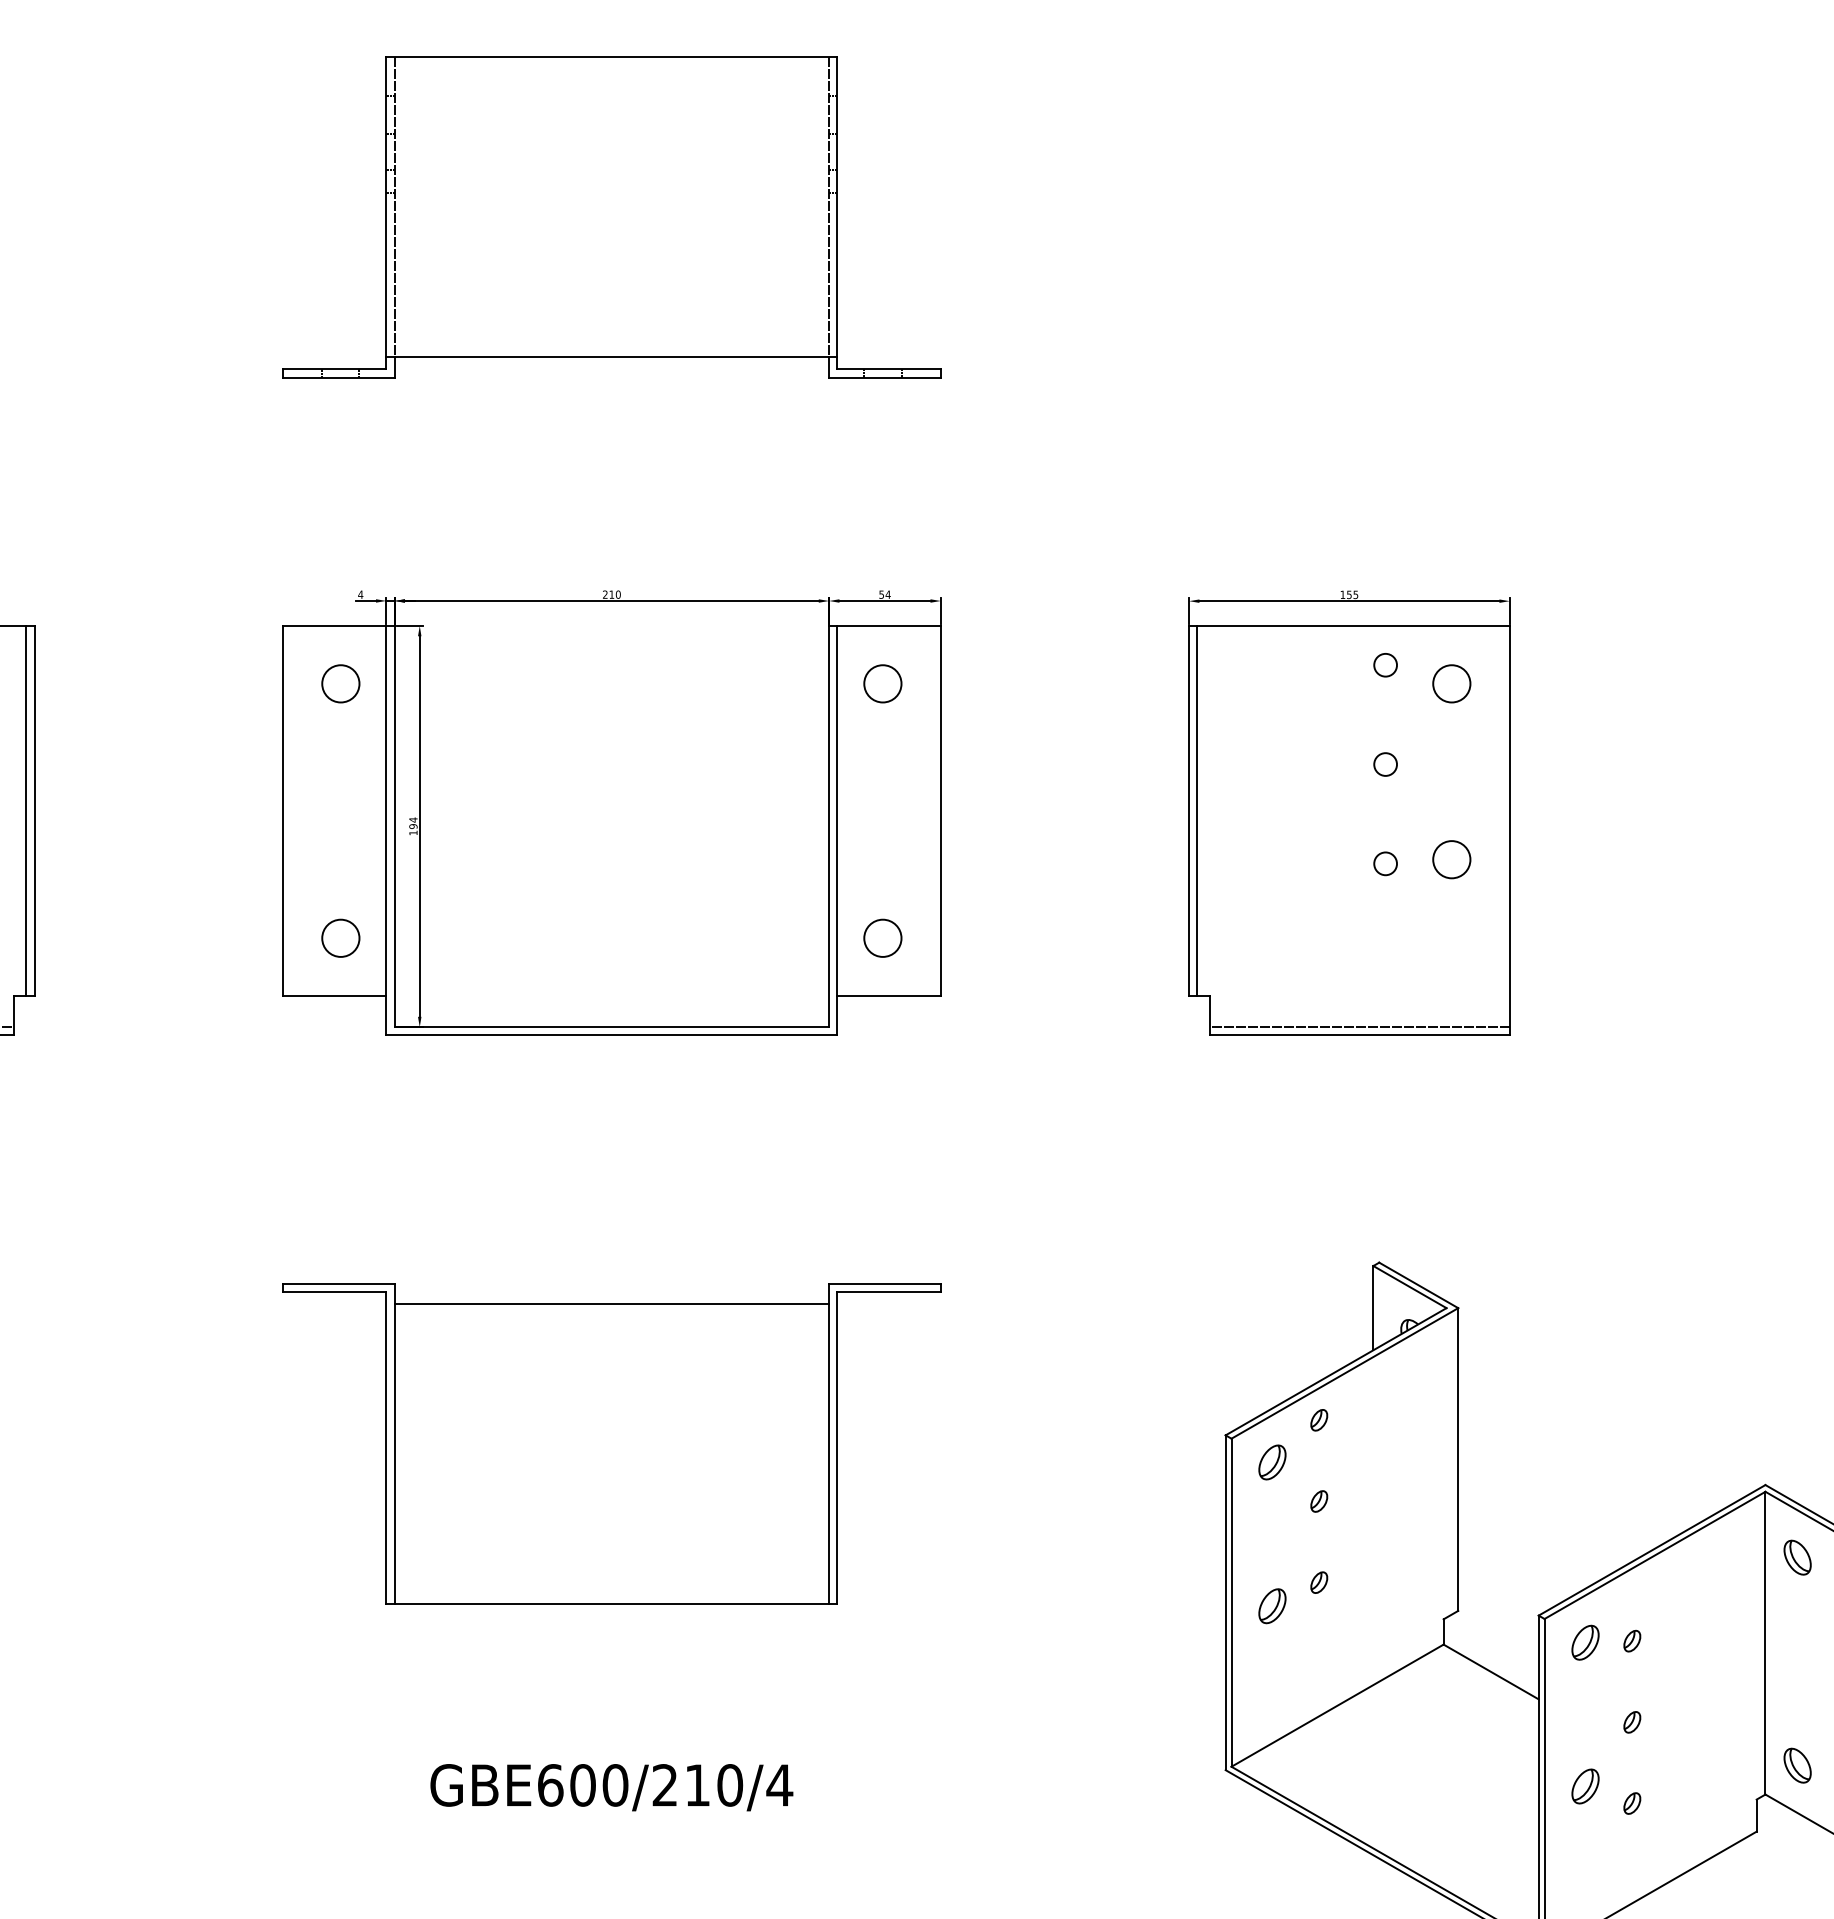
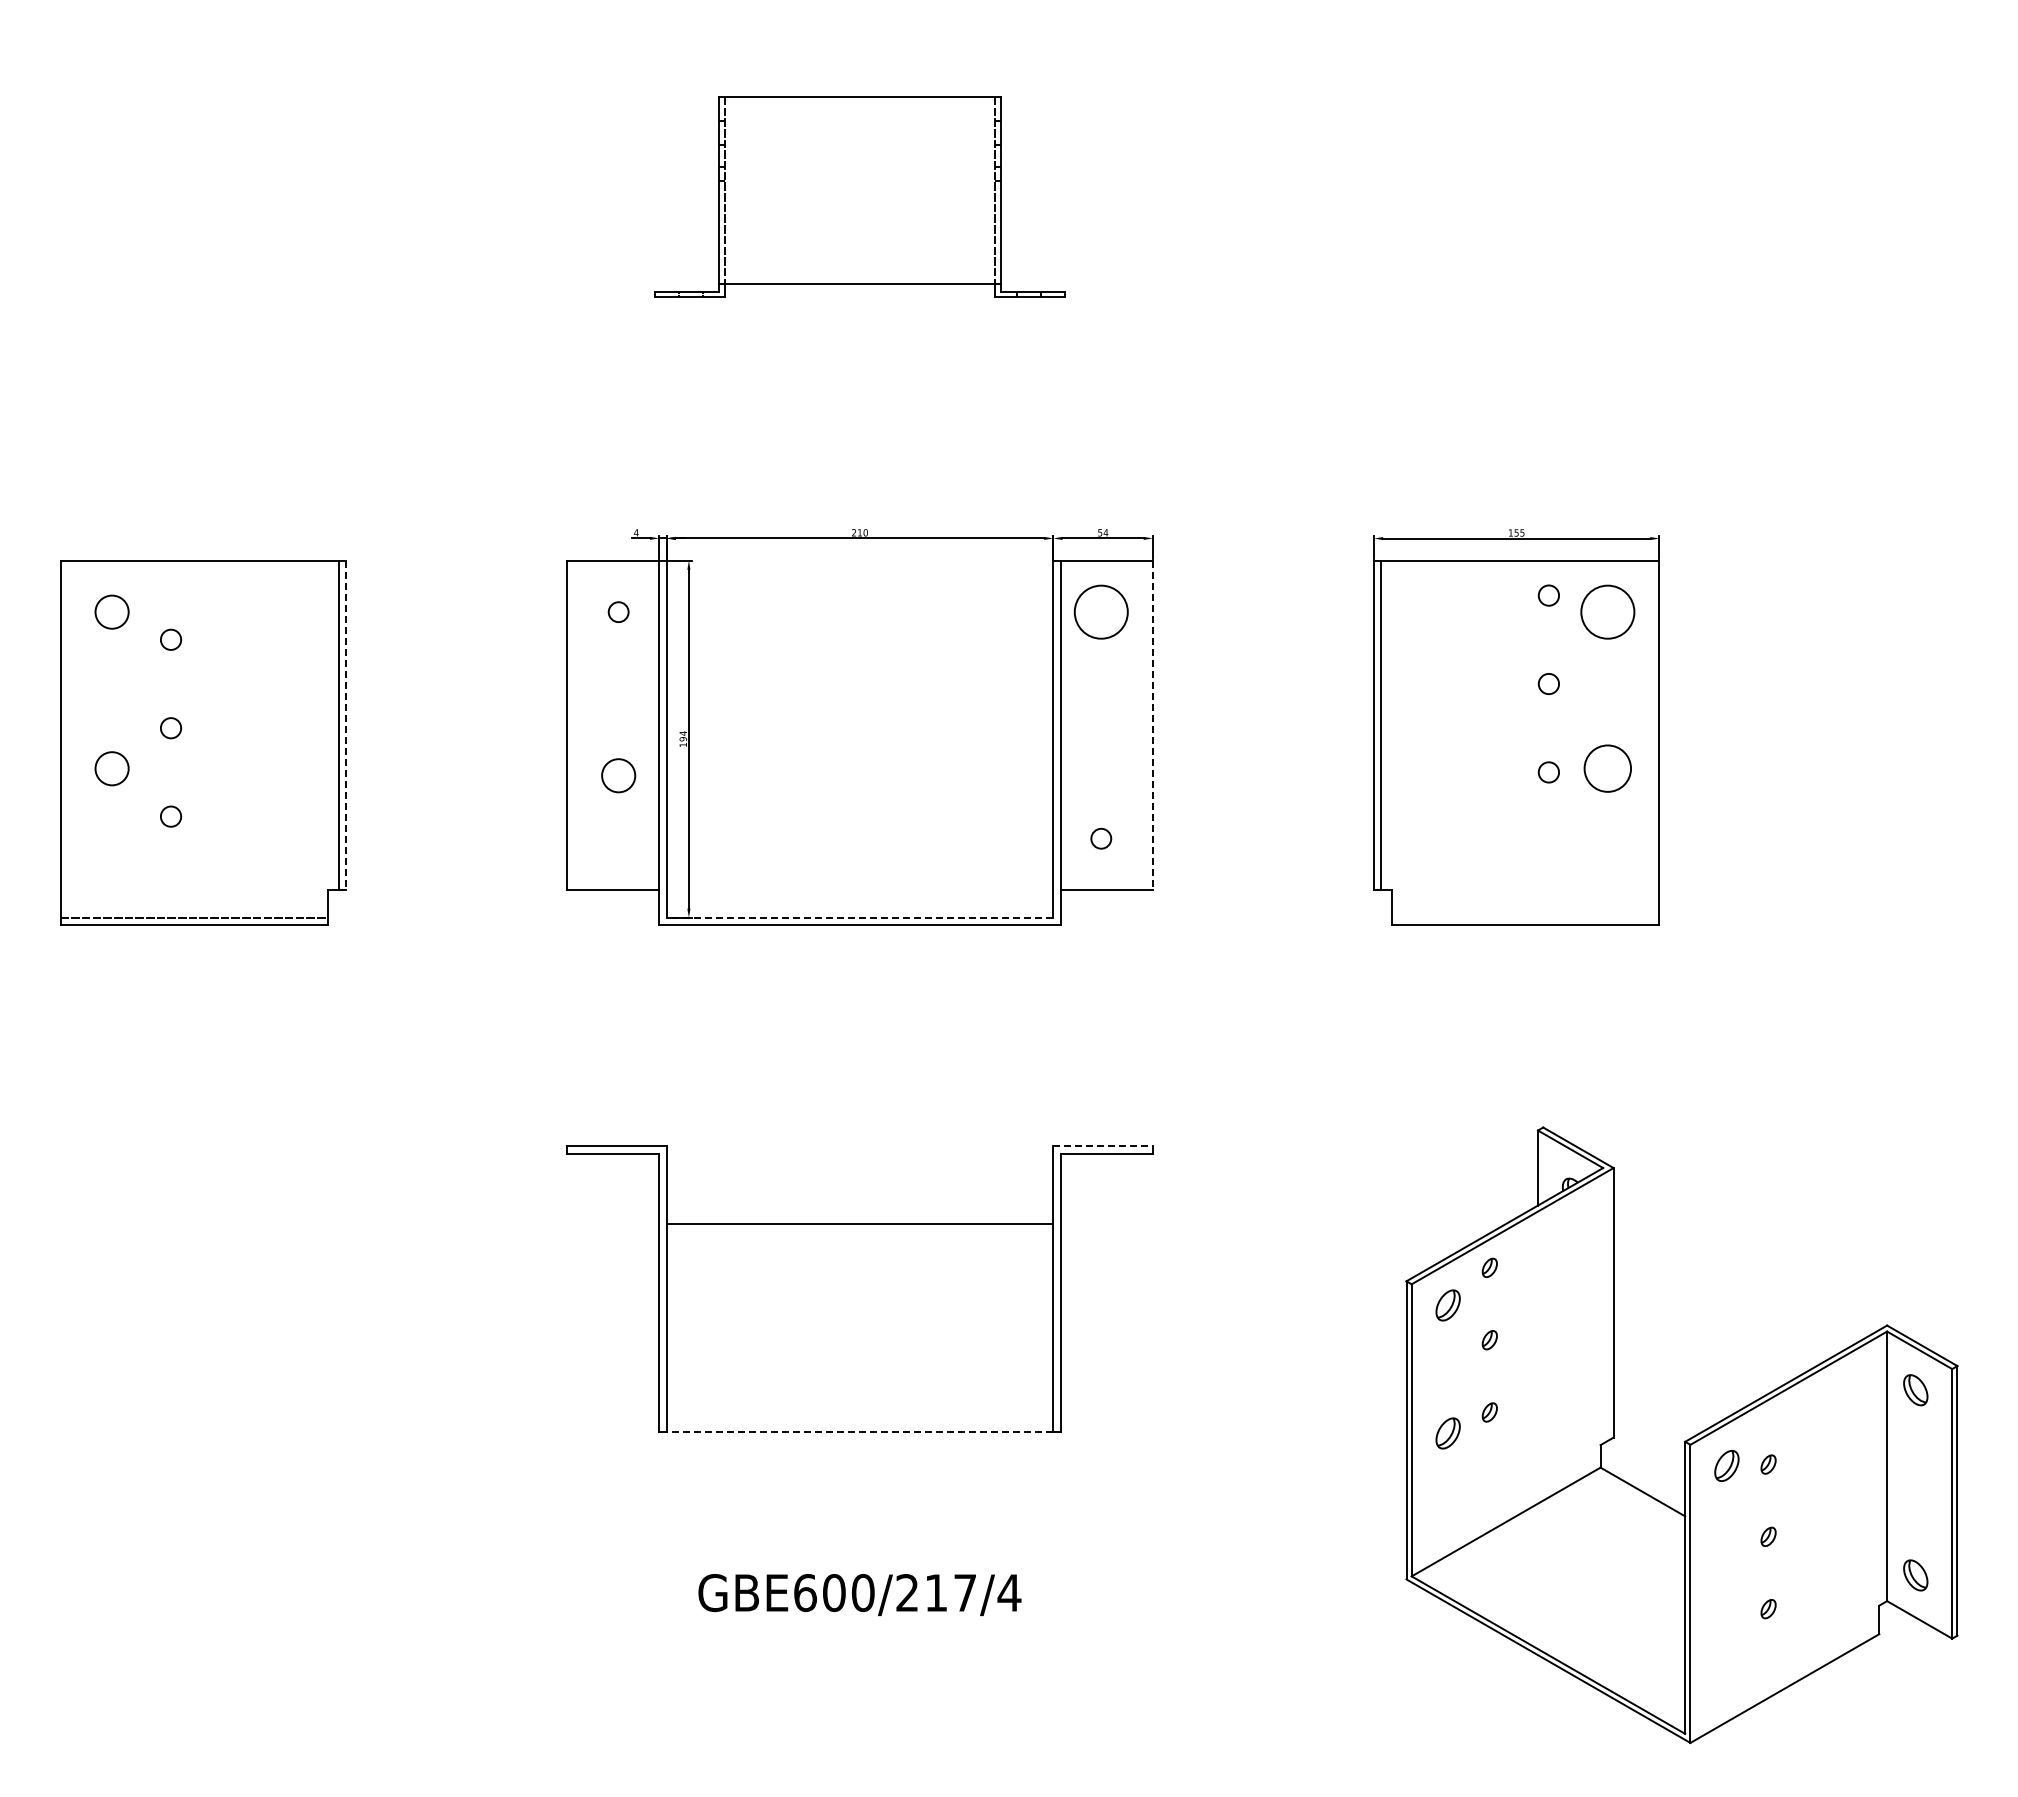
part: (611, 216) -> (859, 196), size x0.7
circle: (340, 683) -> (618, 611), size x0.6
circle: (882, 683) -> (1100, 611), size x1.6
circle: (1451, 683) -> (1607, 611), size x1.6
line: (35, 811) -> (346, 725), solid -> dashed
line: (940, 811) -> (1152, 725), solid -> dashed
circle: (1451, 859) -> (1607, 768), size x1.4
circle: (340, 938) -> (618, 775), moved
circle: (882, 938) -> (1100, 838), size x0.6
line: (611, 1026) -> (859, 917), solid -> dashed
line: (1359, 1026) -> (1525, 917), removed
line: (885, 1283) -> (1103, 1146), solid -> dashed
line: (611, 1304) -> (859, 1223), moved
line: (611, 1604) -> (859, 1431), solid -> dashed
text: (730, 1785) -> (965, 1593), GBE600/210/4 -> GBE600/217/4
part: (1585, 1785) -> (1726, 1593), removed

